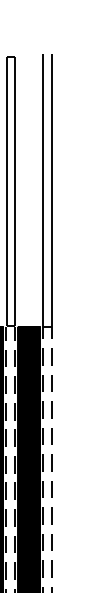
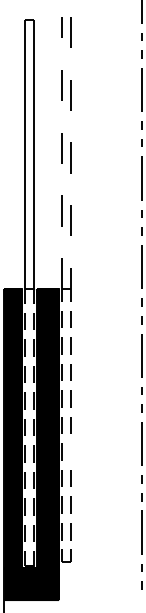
line: (42, 189) -> (61, 152), solid -> dashed
line: (51, 190) -> (70, 153), solid -> dashed
line: (51, 488) -> (70, 451), removed

